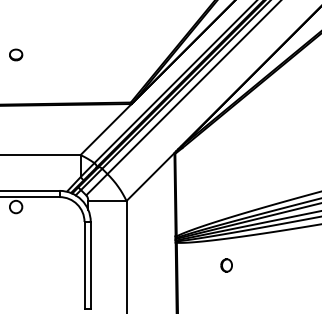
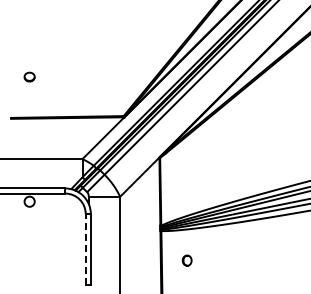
line: (84, 265) -> (85, 249), solid -> dashed
part: (225, 265) -> (186, 260), moved

